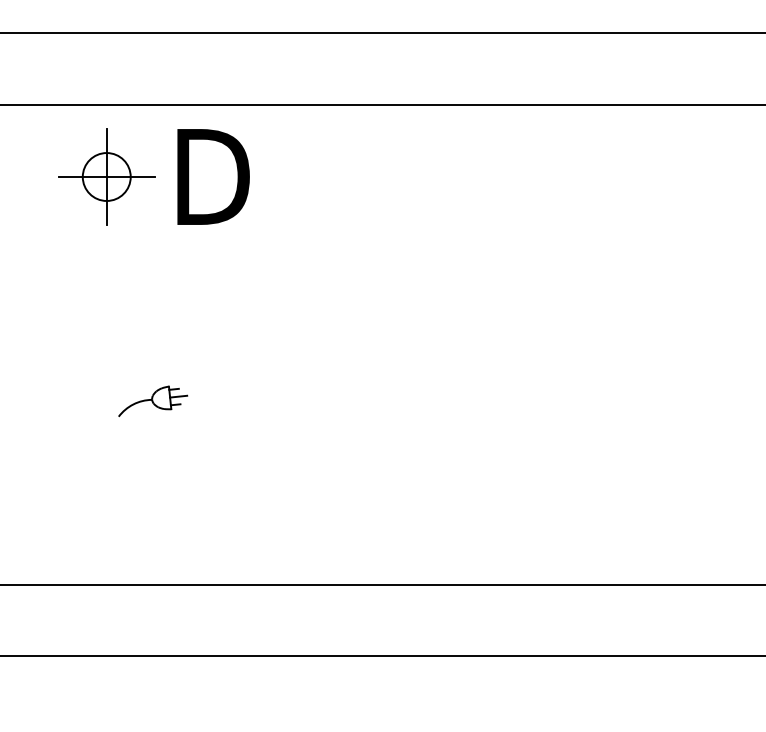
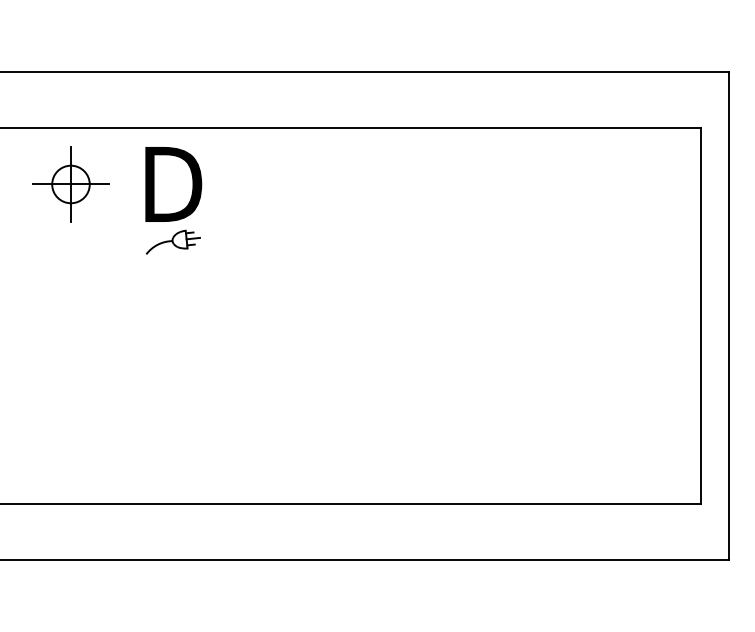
part: (106, 177) -> (70, 184), moved
part: (152, 400) -> (172, 241), moved

